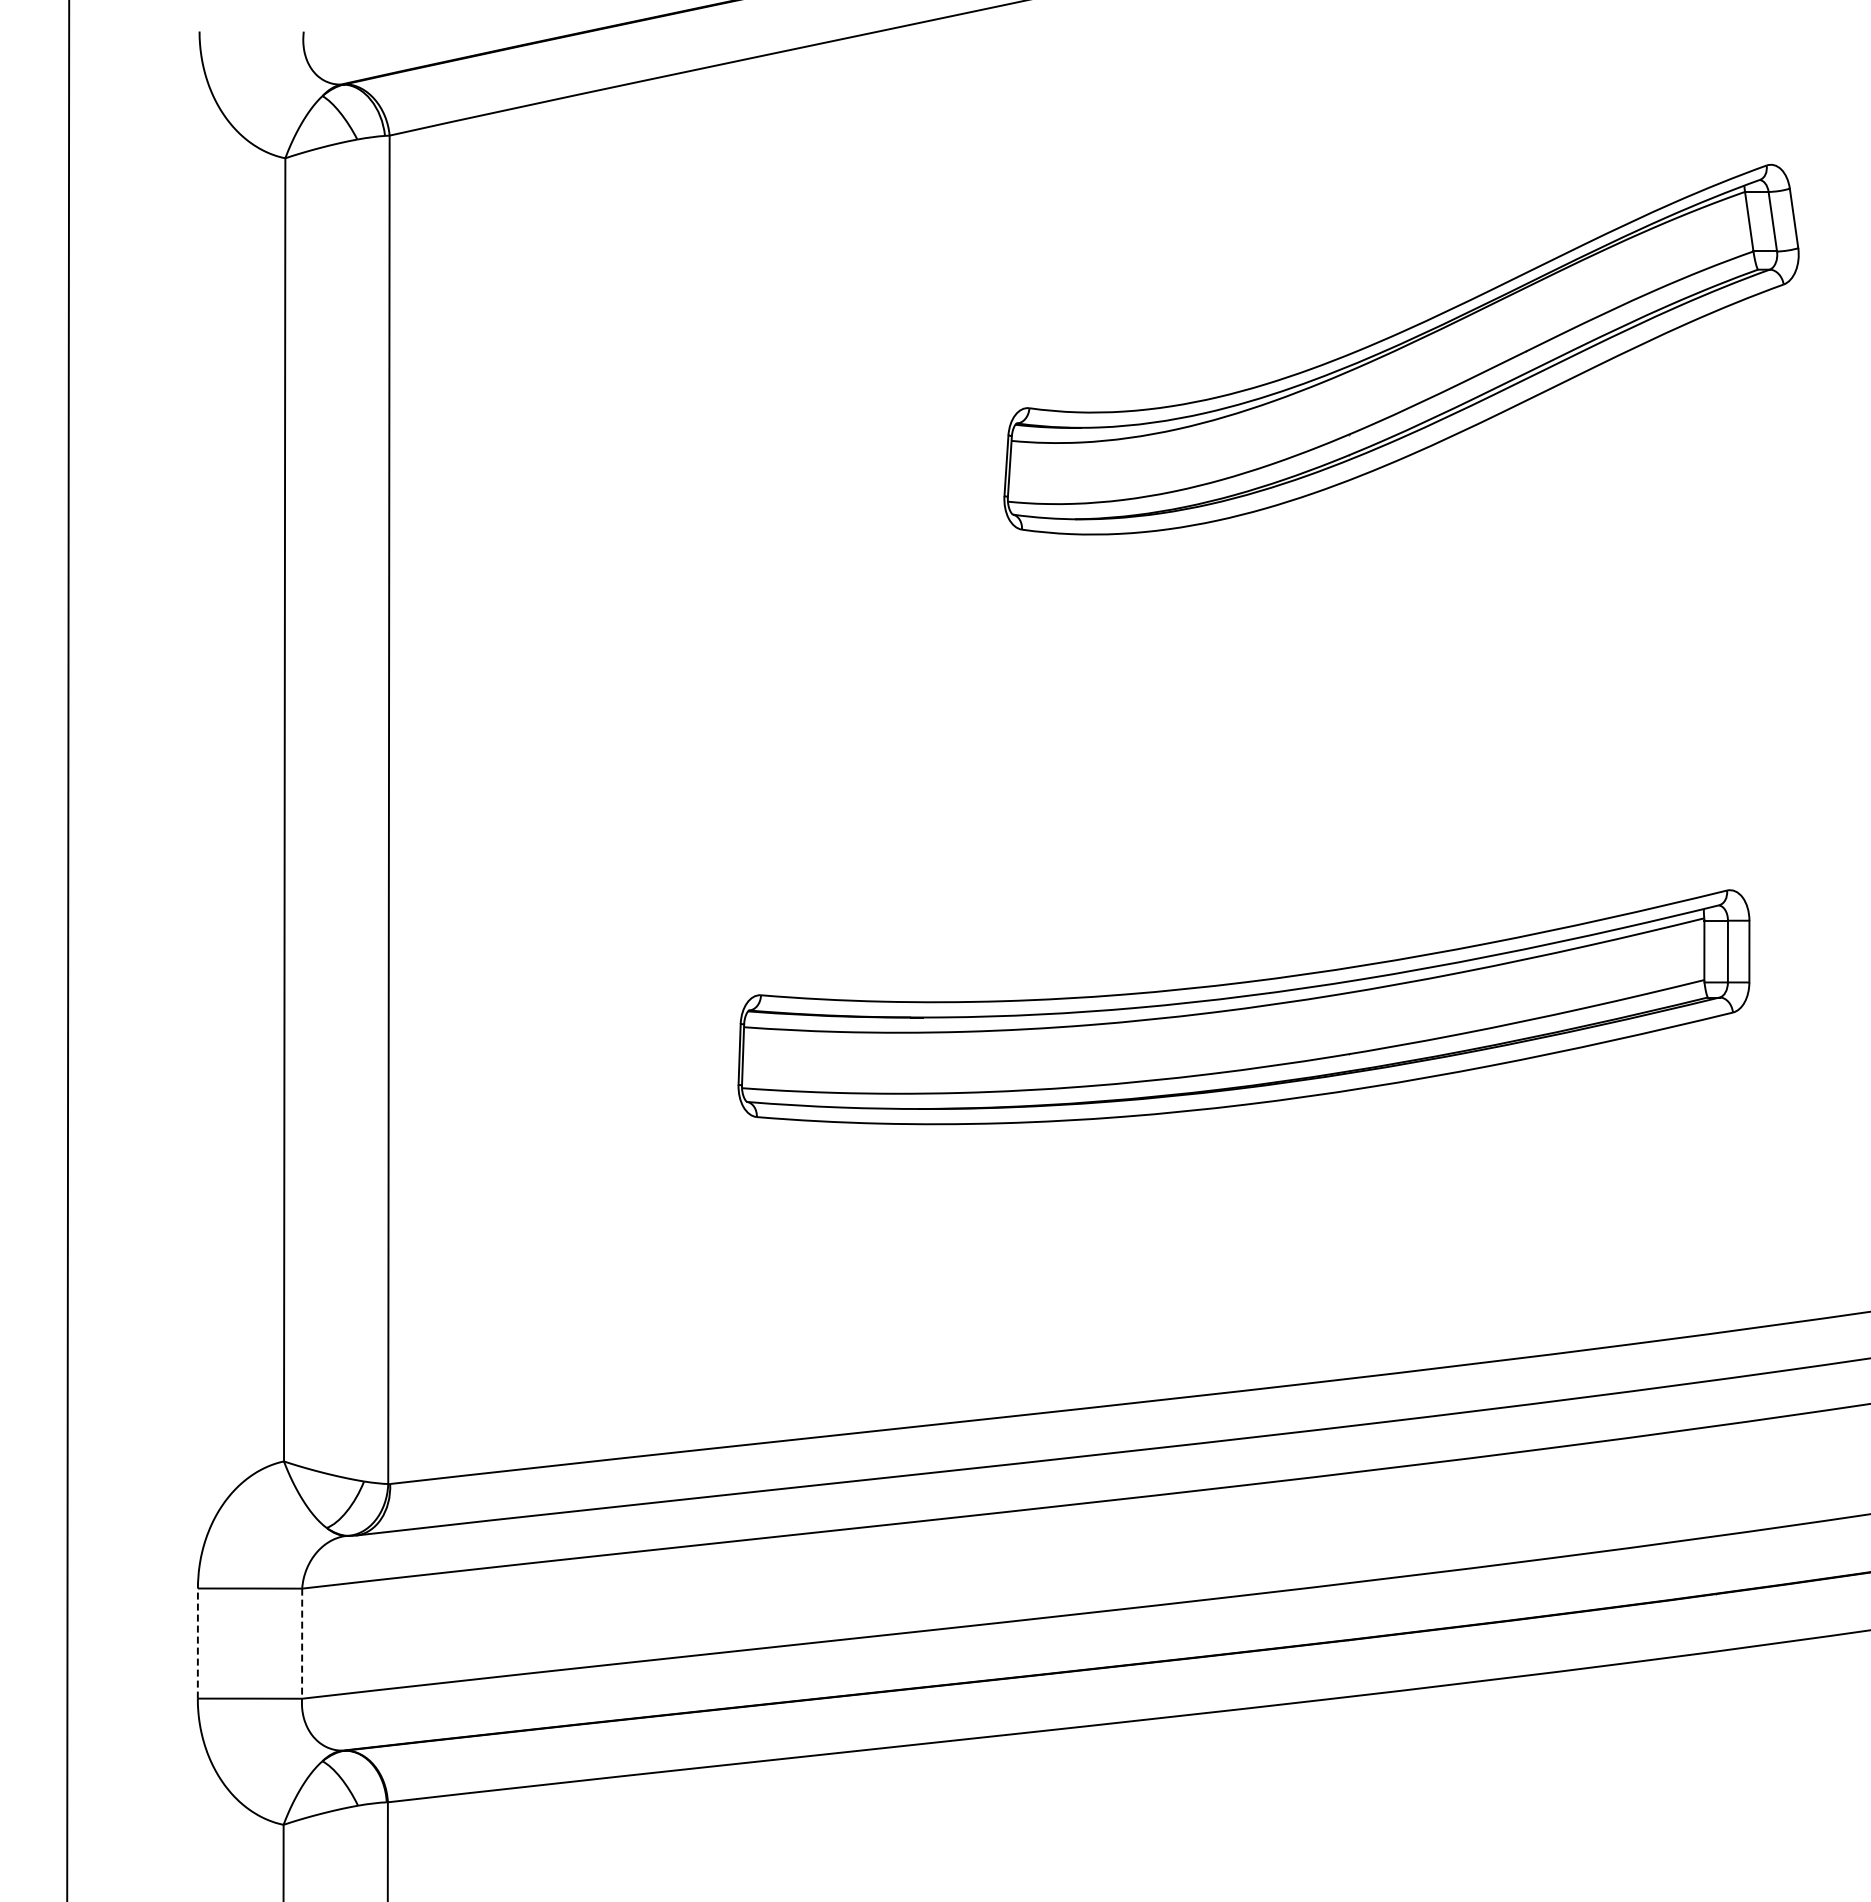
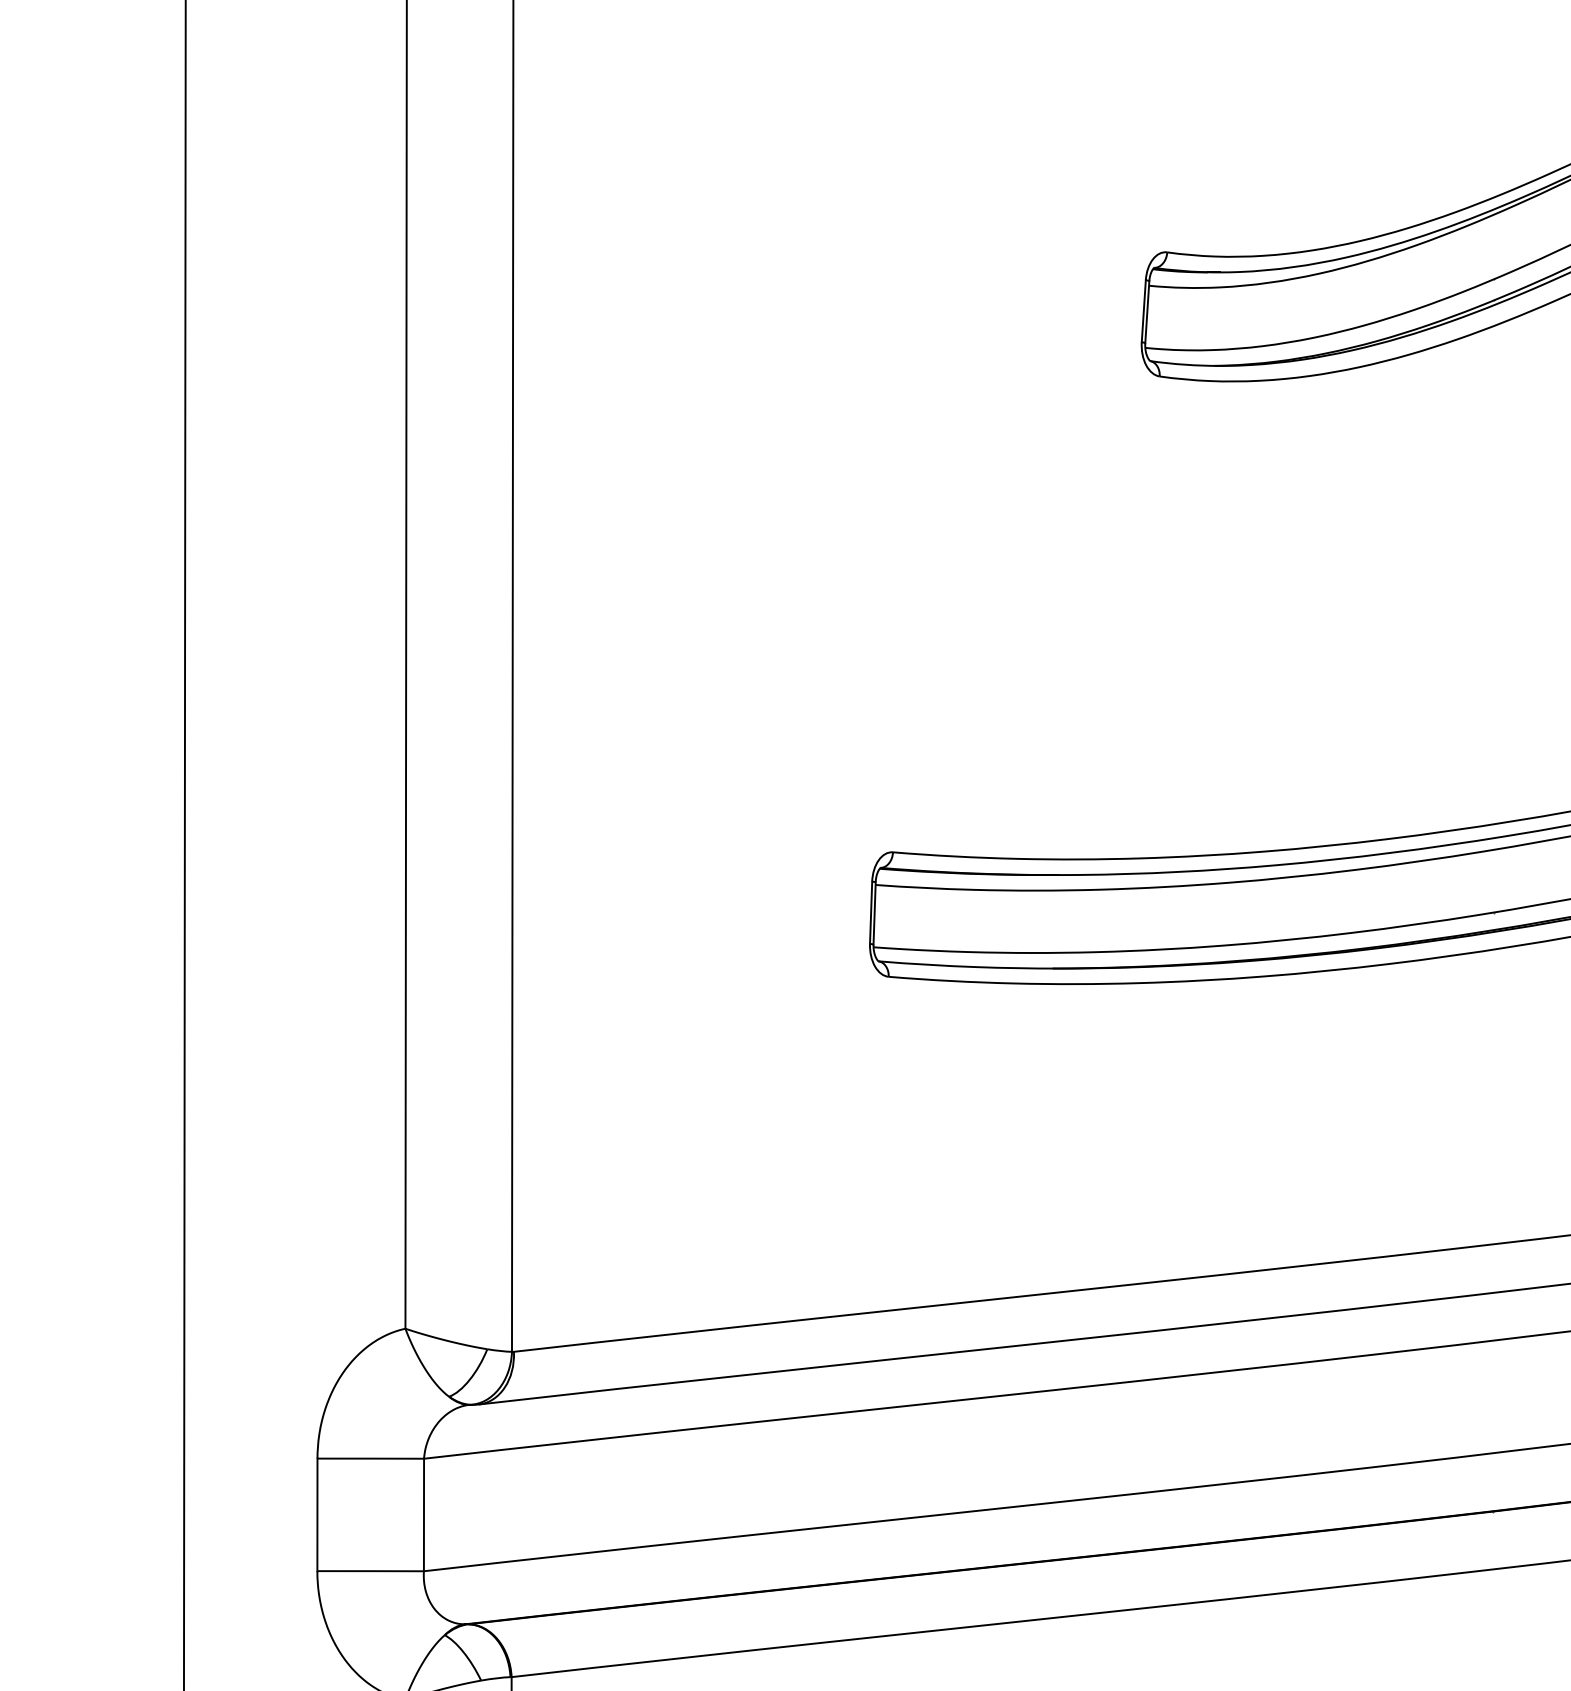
line: (197, 1643) -> (317, 1514), dashed -> solid
line: (302, 1644) -> (424, 1515), dashed -> solid

